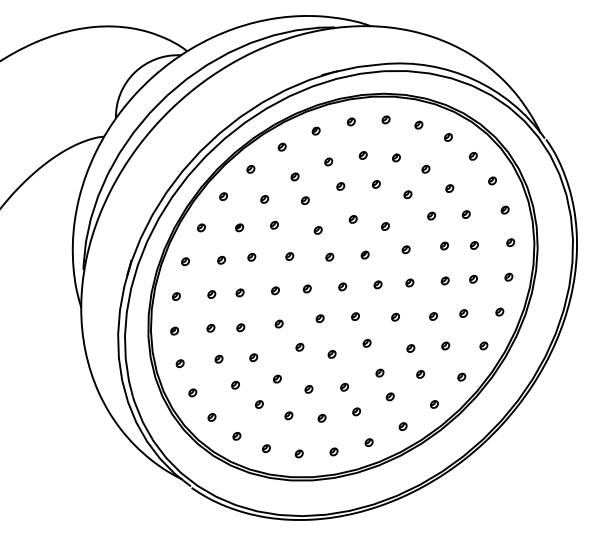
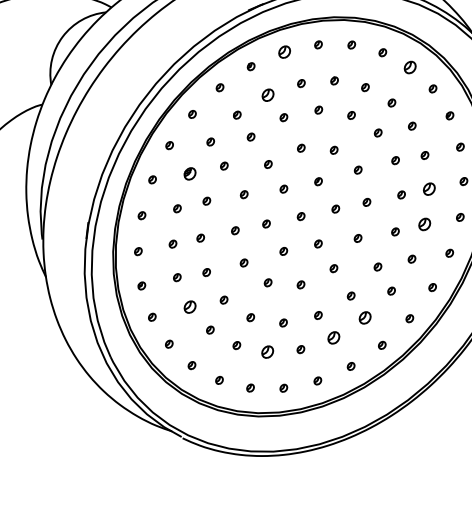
part: (350, 121) -> (283, 51), size x1.6
part: (473, 156) -> (410, 67), size x1.6
part: (328, 161) -> (267, 94), size x1.6
part: (239, 227) -> (190, 173), size x1.6
part: (473, 278) -> (429, 188), size x1.6
part: (463, 313) -> (424, 224), size x1.6
part: (218, 358) -> (189, 306), size x1.6
part: (389, 396) -> (364, 317), size x1.6
part: (356, 411) -> (333, 337), size x1.6
part: (288, 415) -> (267, 351), size x1.6

